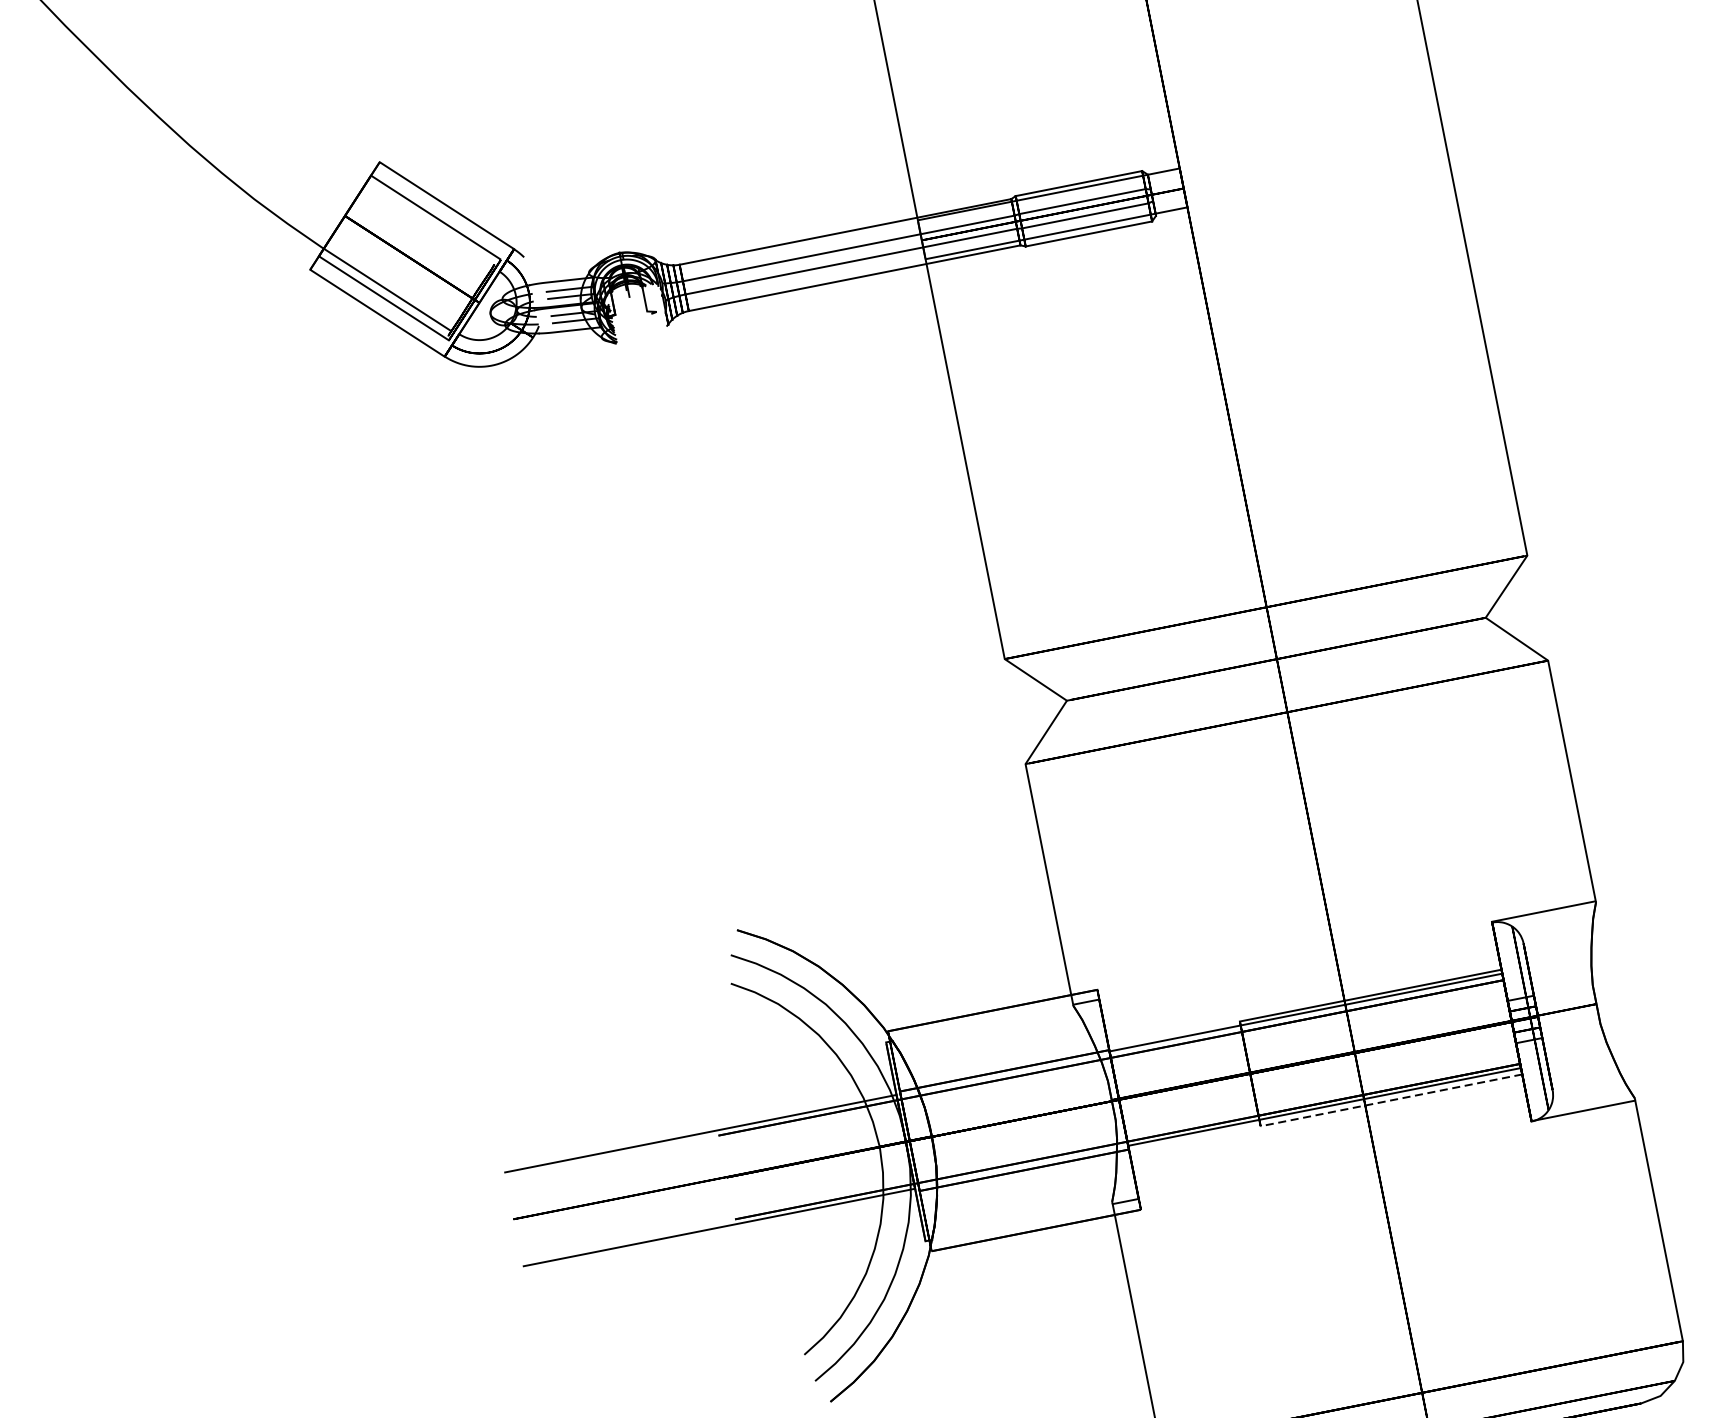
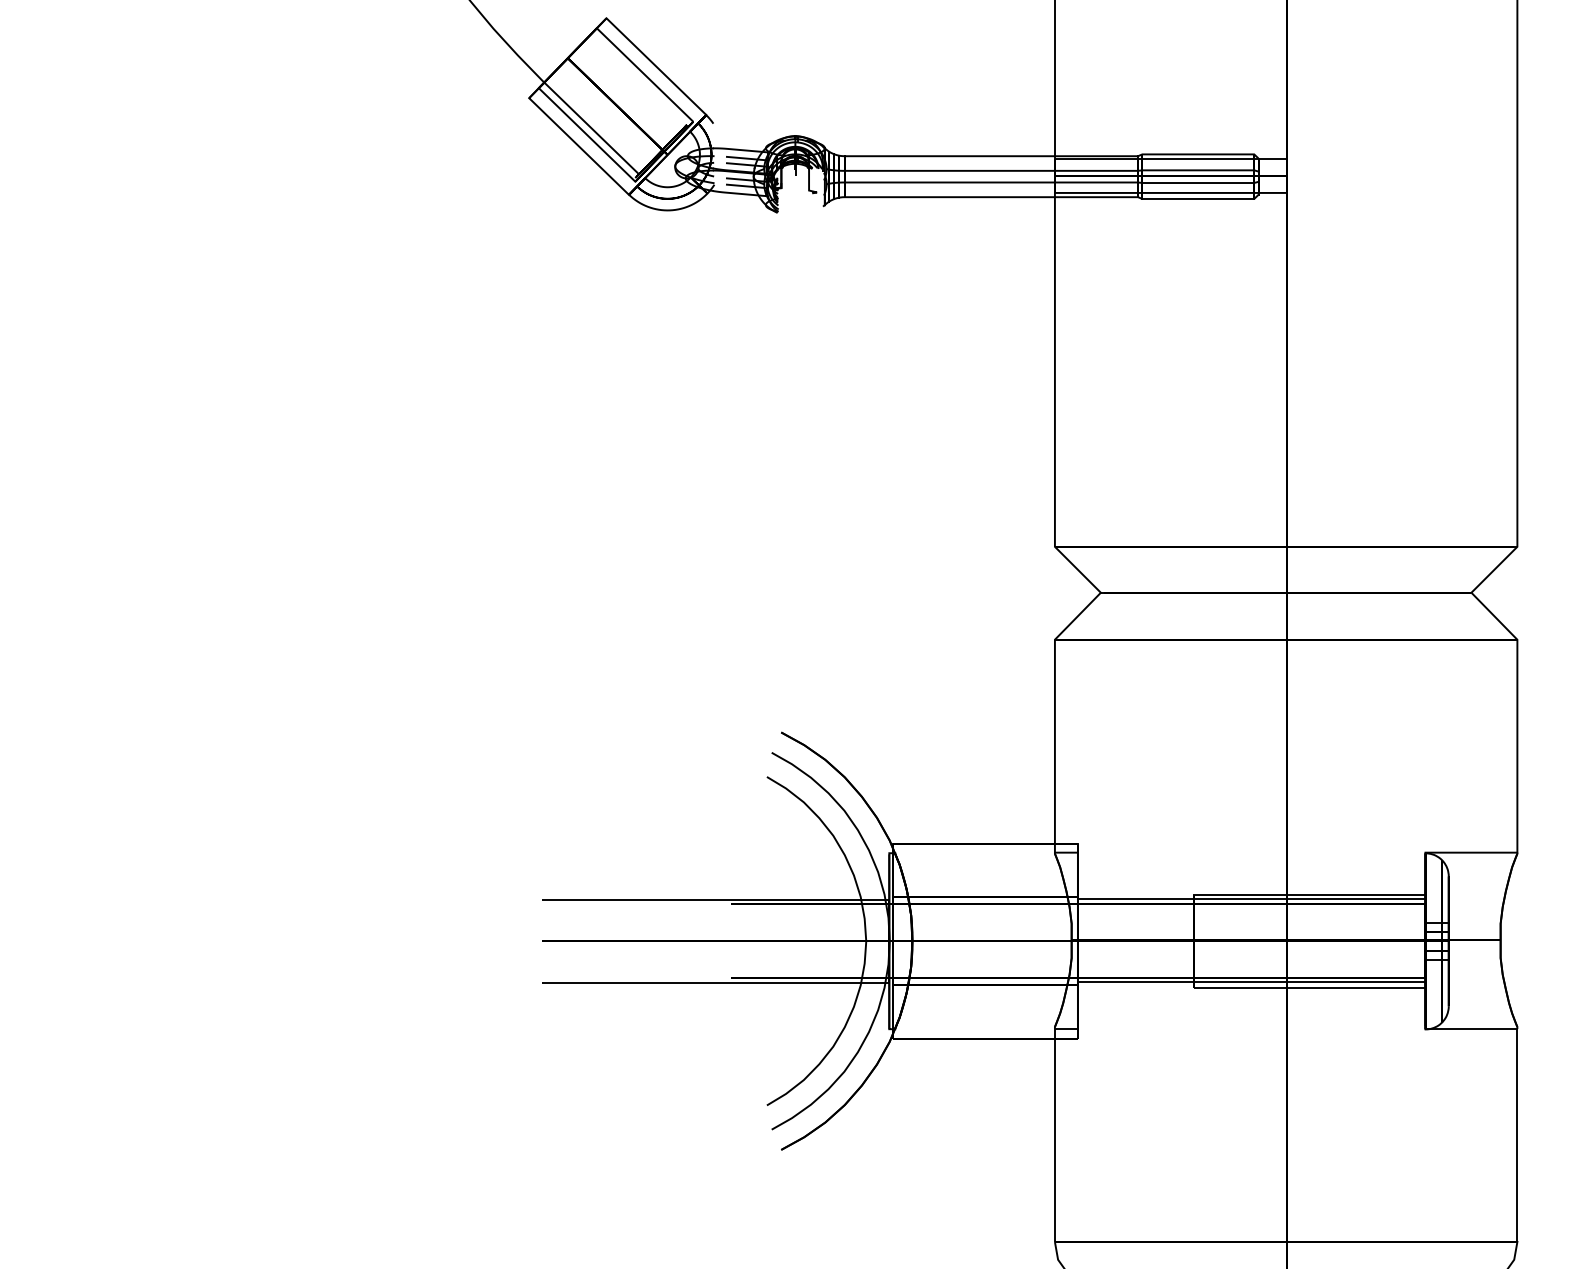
line: (1391, 1100) -> (1309, 987), dashed -> solid

